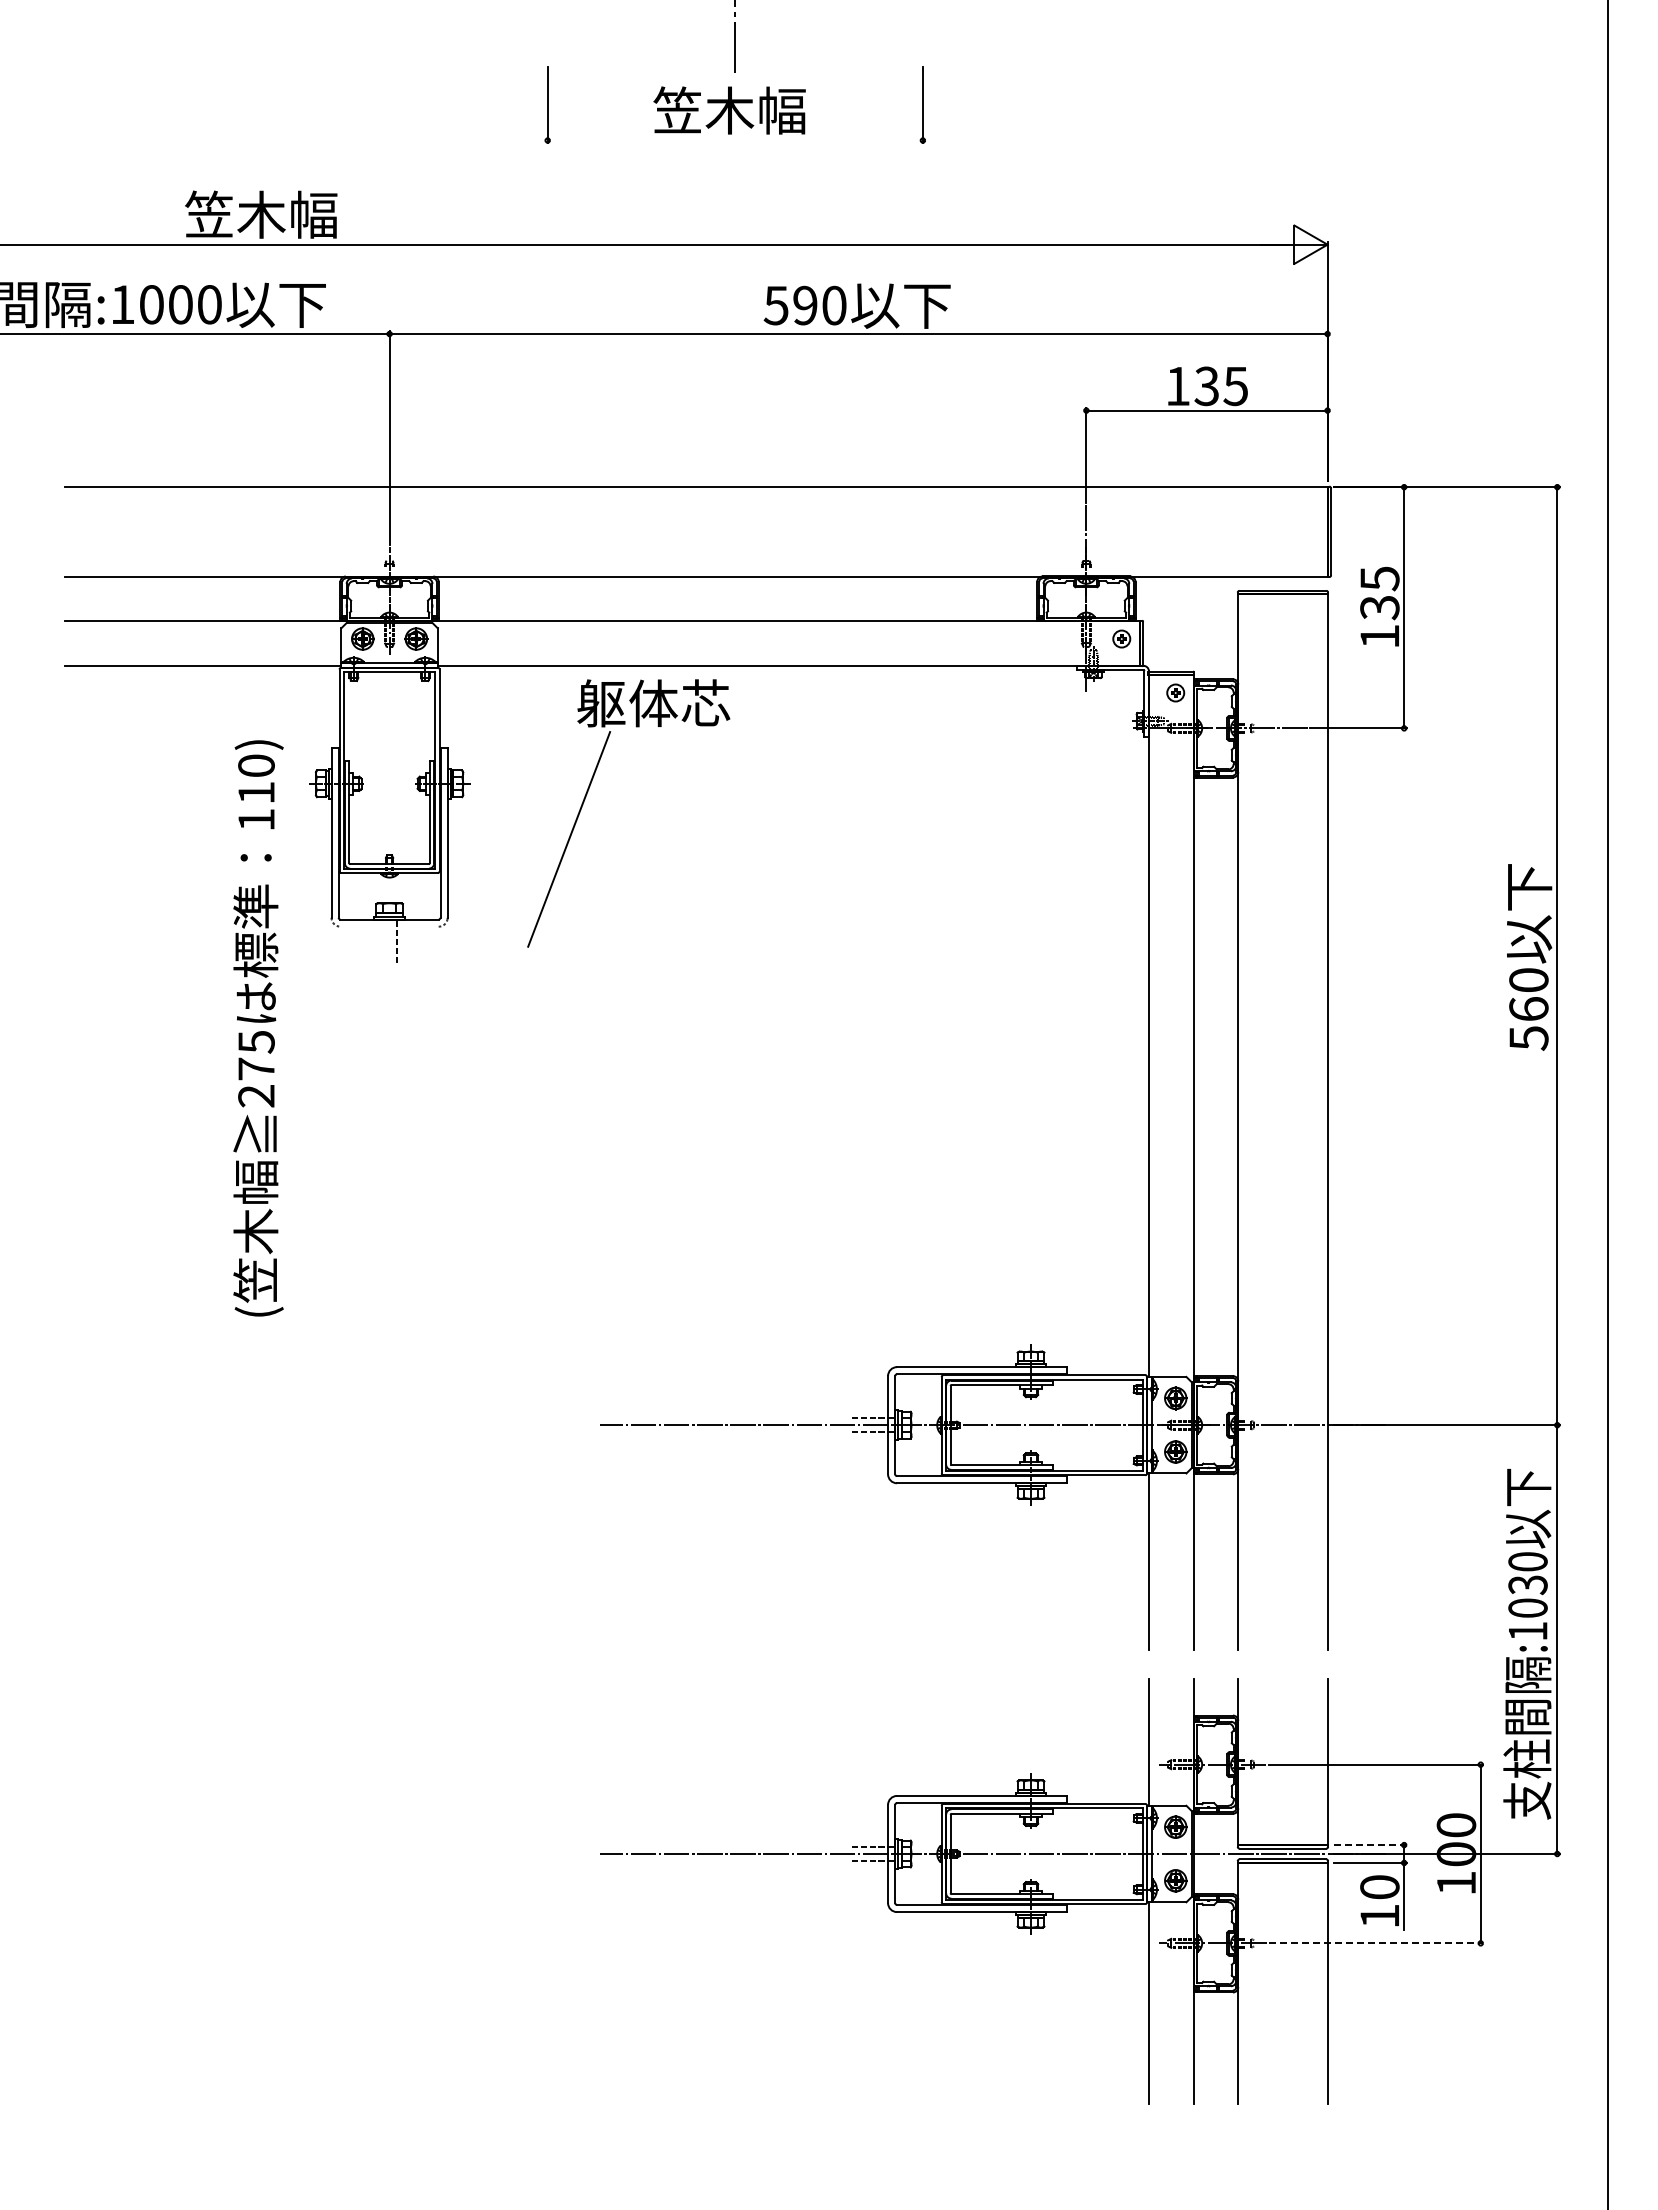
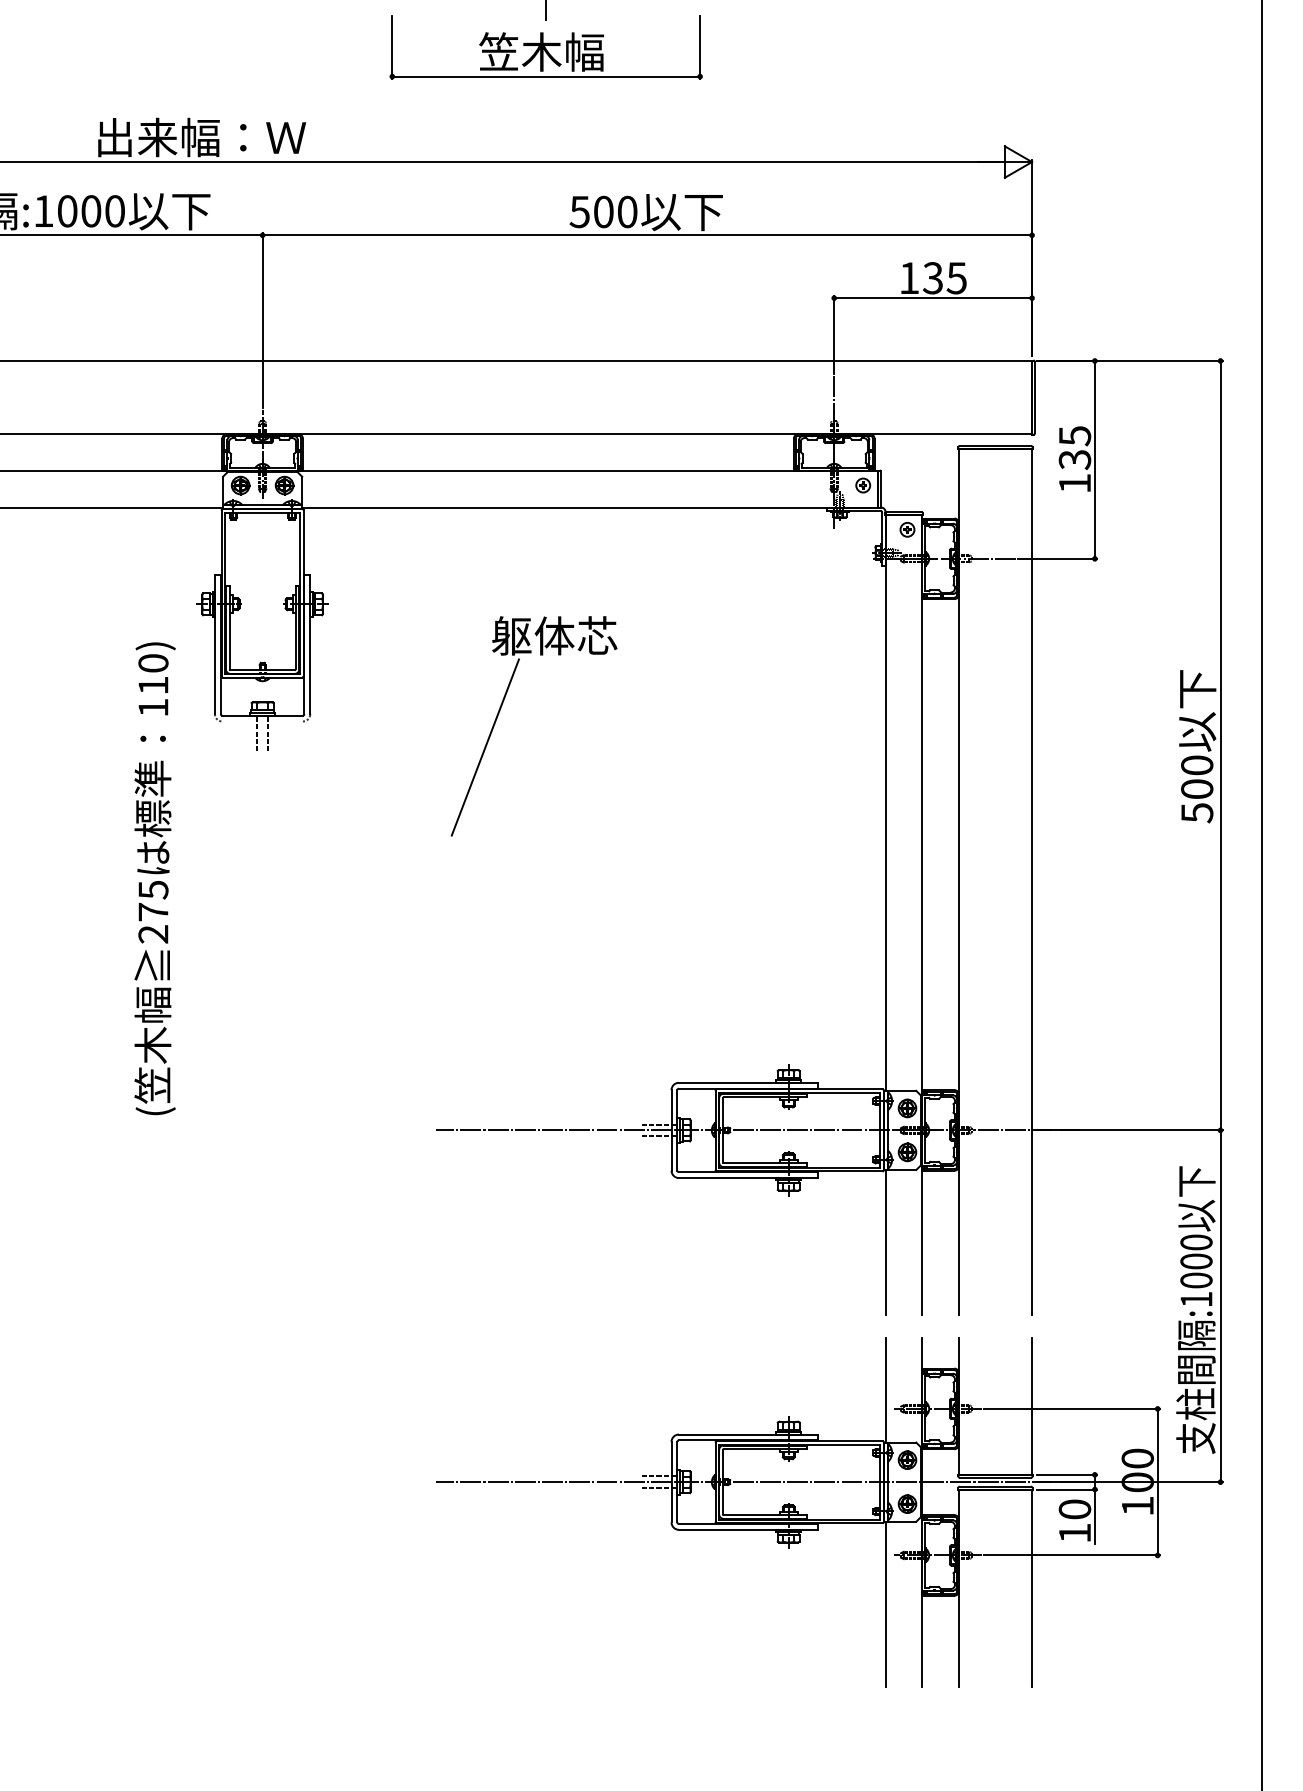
line: (734, 140) -> (545, 76), added
text: (313, 214) -> (200, 137), 笠木幅 -> 出来幅：Ｗ
text: (805, 305) -> (603, 211), 590 -> 500
part: (586, 797) -> (499, 713), moved
line: (382, 941) -> (256, 733), added
text: (1528, 1008) -> (1196, 788), 560 -> 500
text: (258, 1028) -> (155, 878), moved
text: (1527, 1585) -> (1196, 1261), :1030 -> :1000
line: (1370, 1845) -> (1067, 1475), dashed -> solid
line: (1376, 1943) -> (1072, 1555), dashed -> solid

